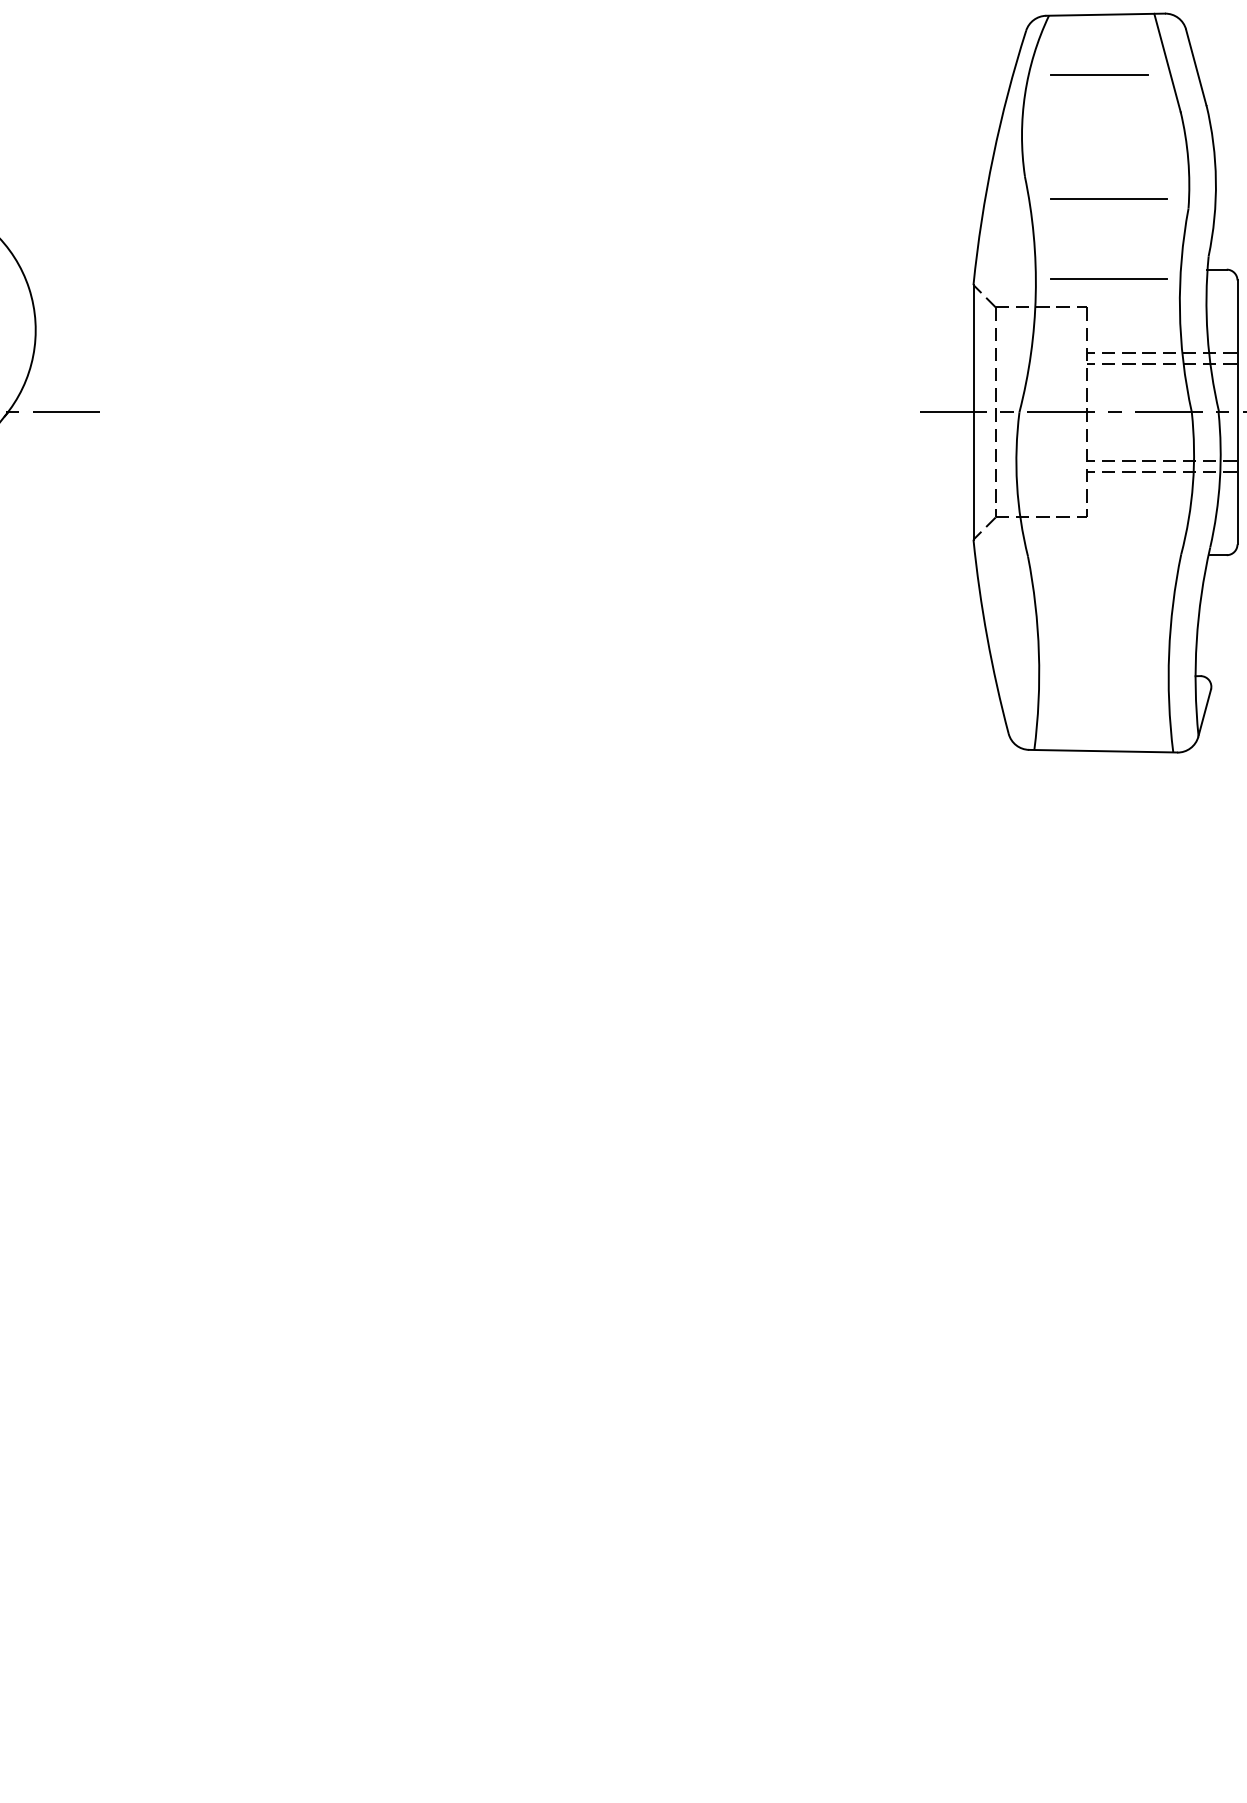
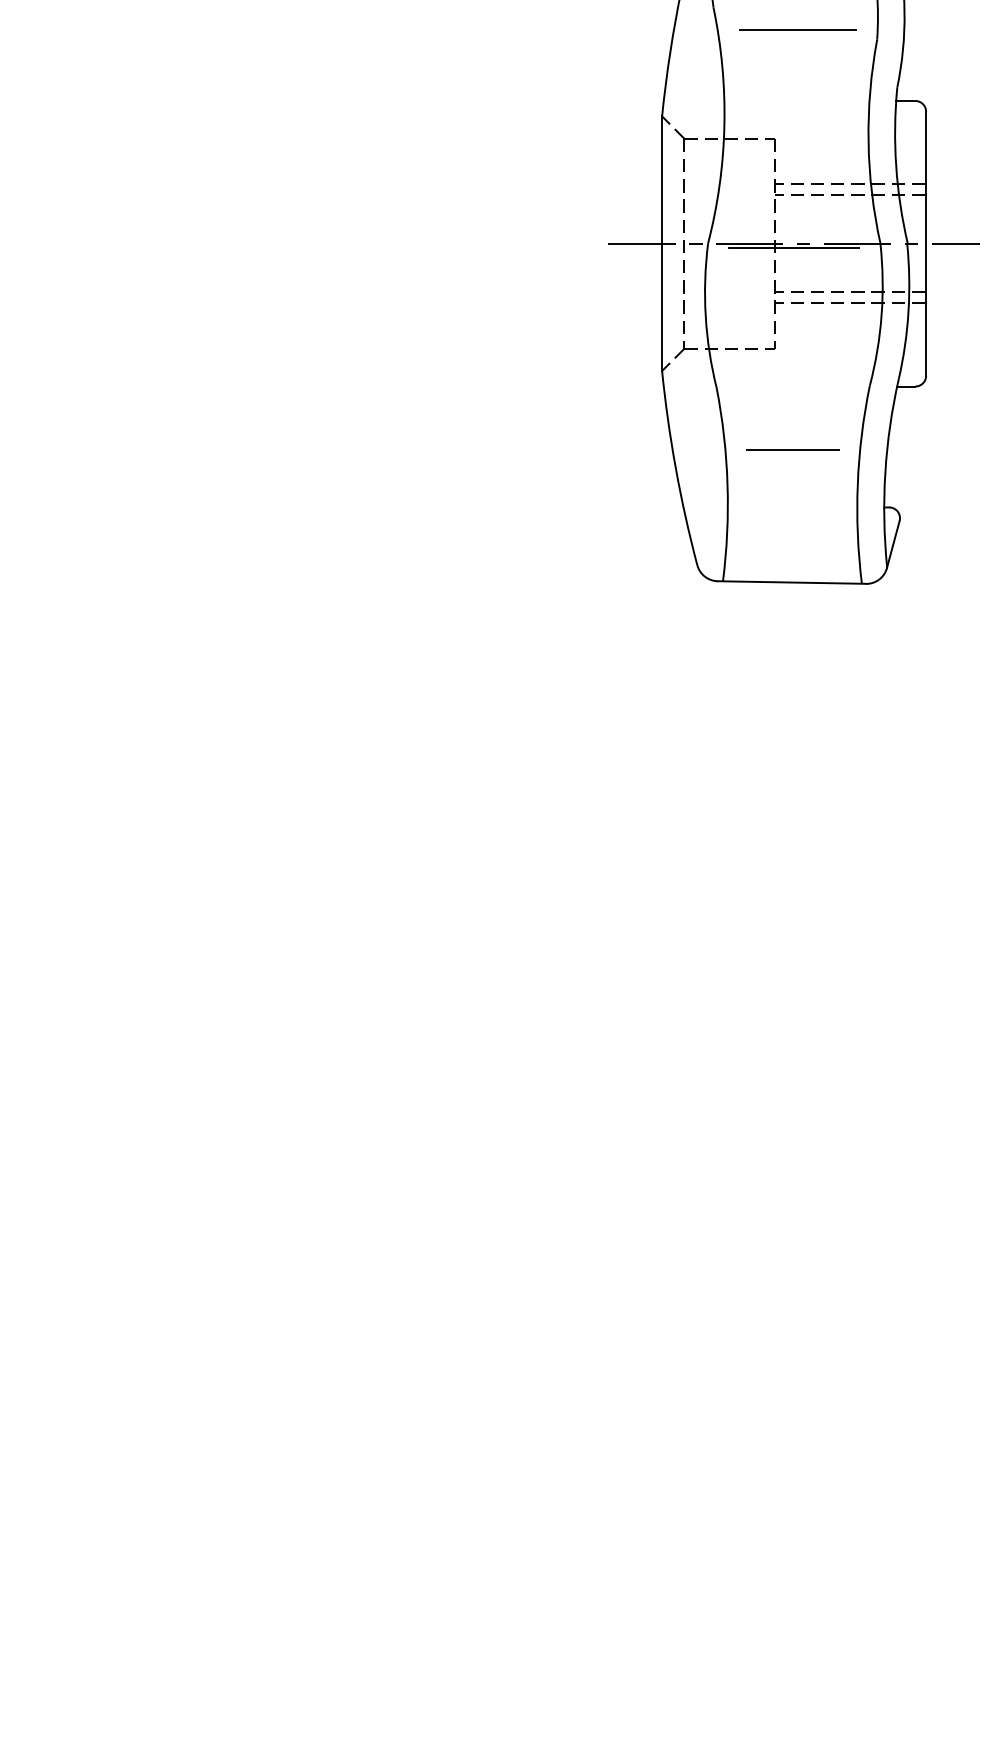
line: (1108, 278) -> (797, 109), removed
line: (1105, 417) -> (794, 248), added
line: (1103, 617) -> (792, 448), added

